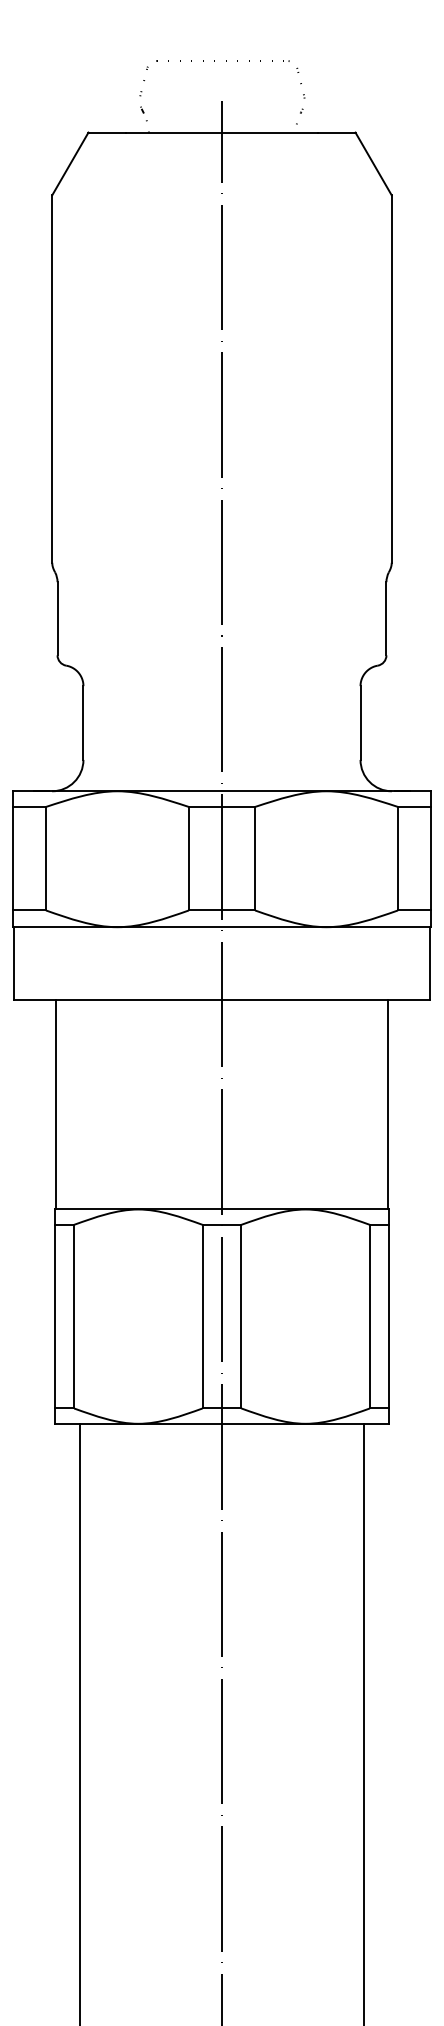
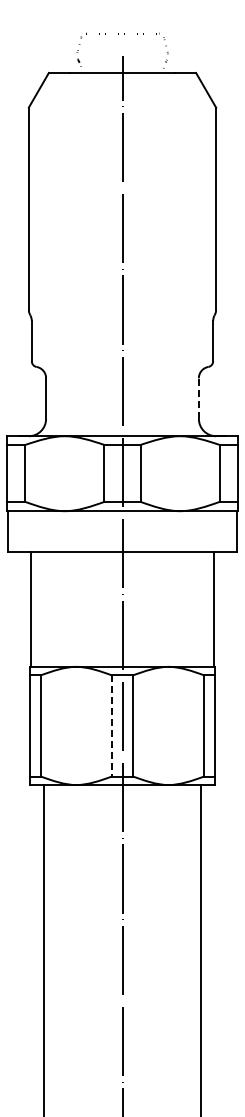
line: (359, 722) -> (198, 398), solid -> dashed
line: (202, 1315) -> (111, 725), solid -> dashed

